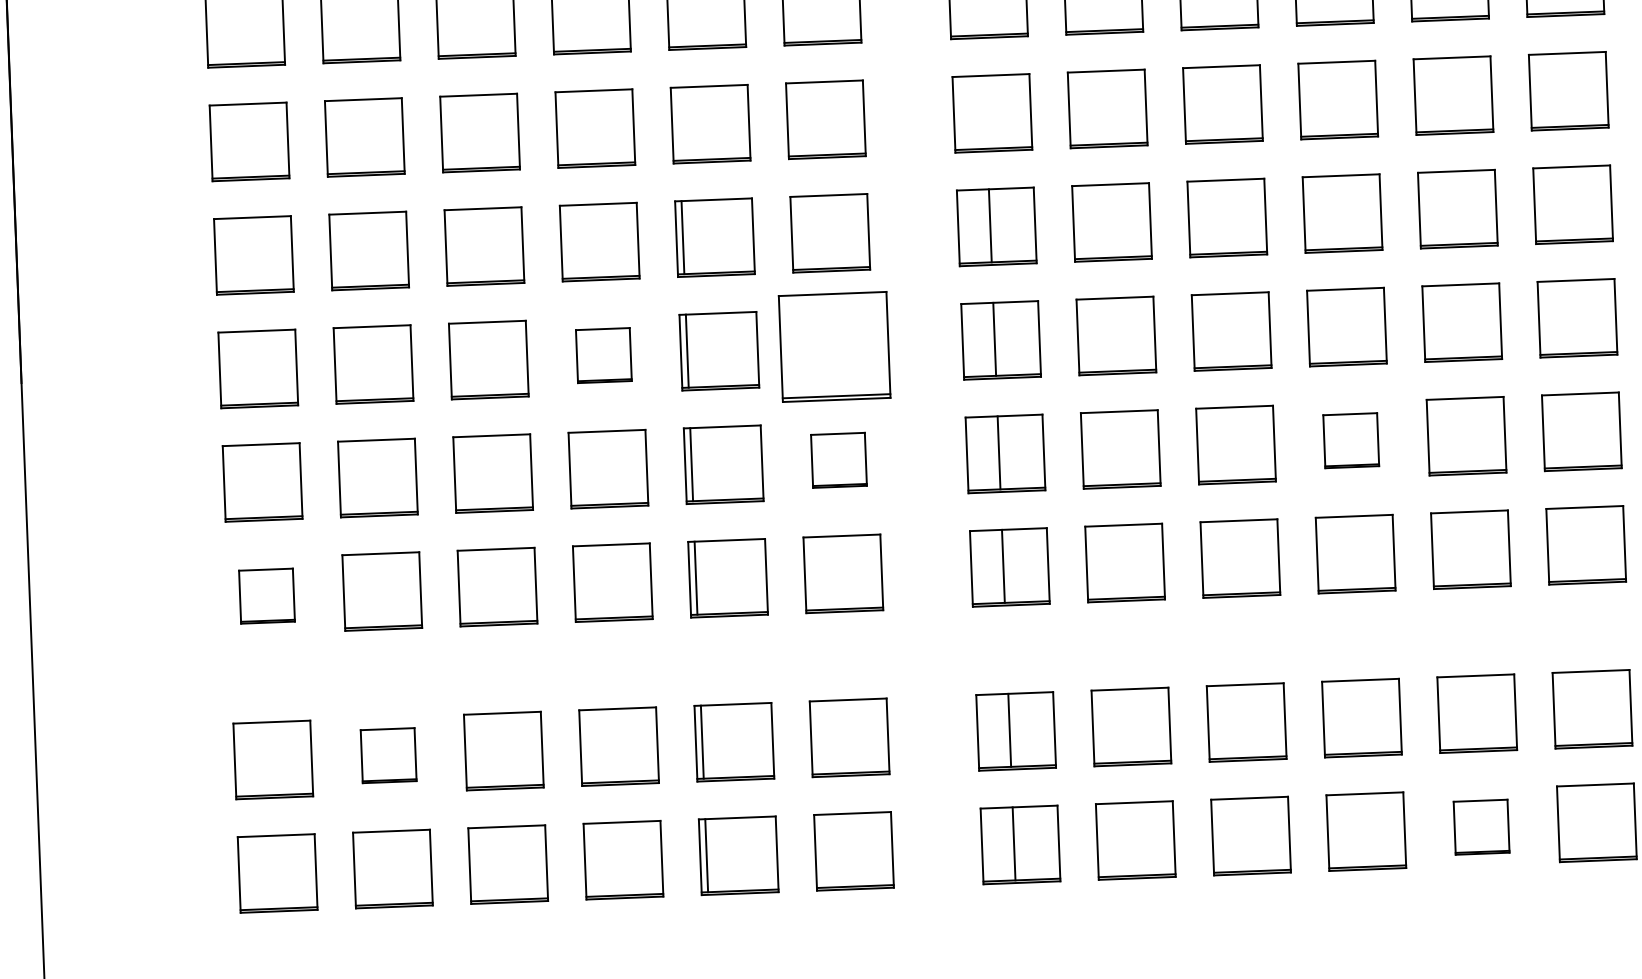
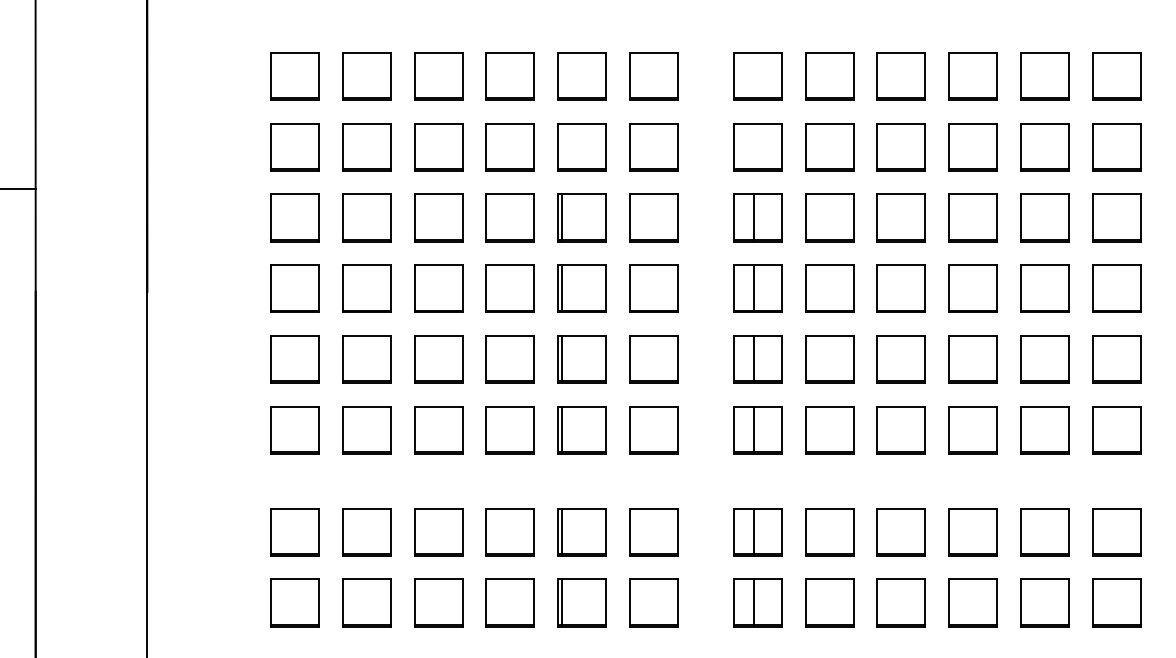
part: (833, 346) -> (653, 288), size x0.71
part: (602, 355) -> (509, 288), size x1.43
part: (1350, 440) -> (972, 359), size x1.43
part: (838, 460) -> (653, 359), size x1.43
part: (266, 596) -> (294, 430), size x1.43
part: (388, 755) -> (366, 532), size x1.43
part: (1480, 826) -> (1044, 602), size x1.43

